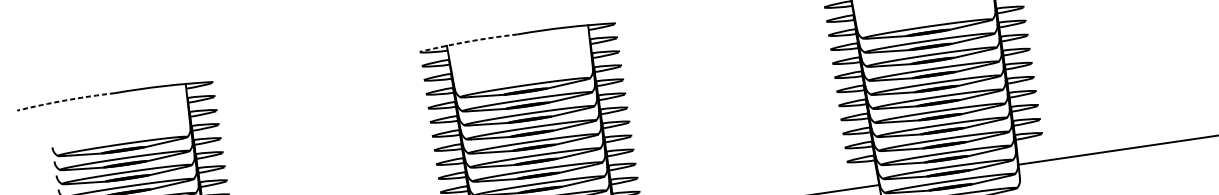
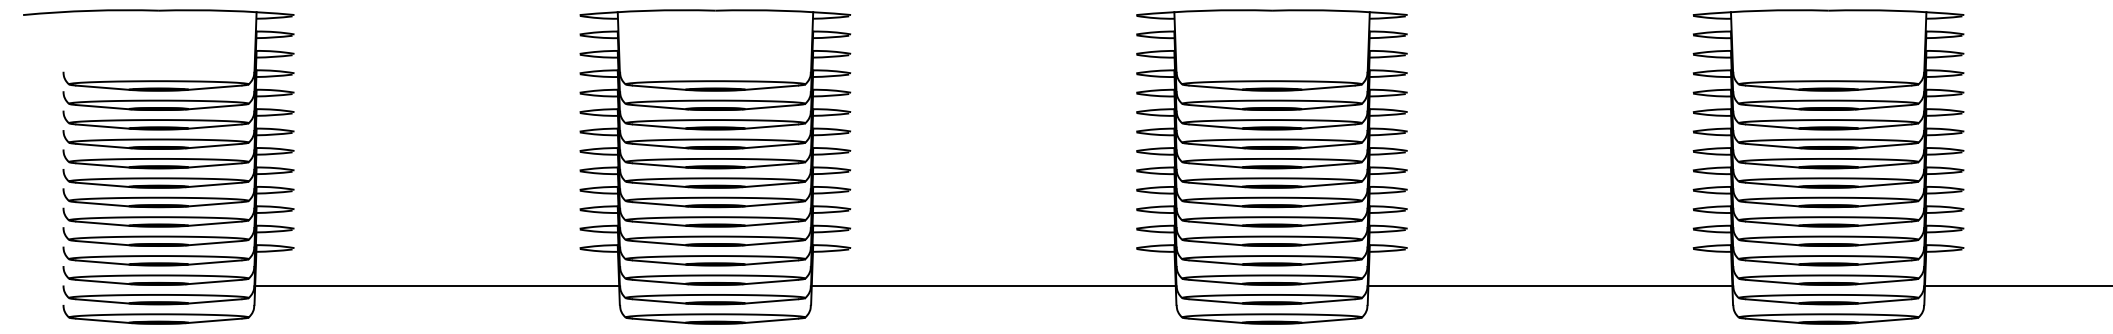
arc: (468, 41) -> (647, 10), dashed -> solid
arc: (65, 100) -> (90, 10), dashed -> solid

